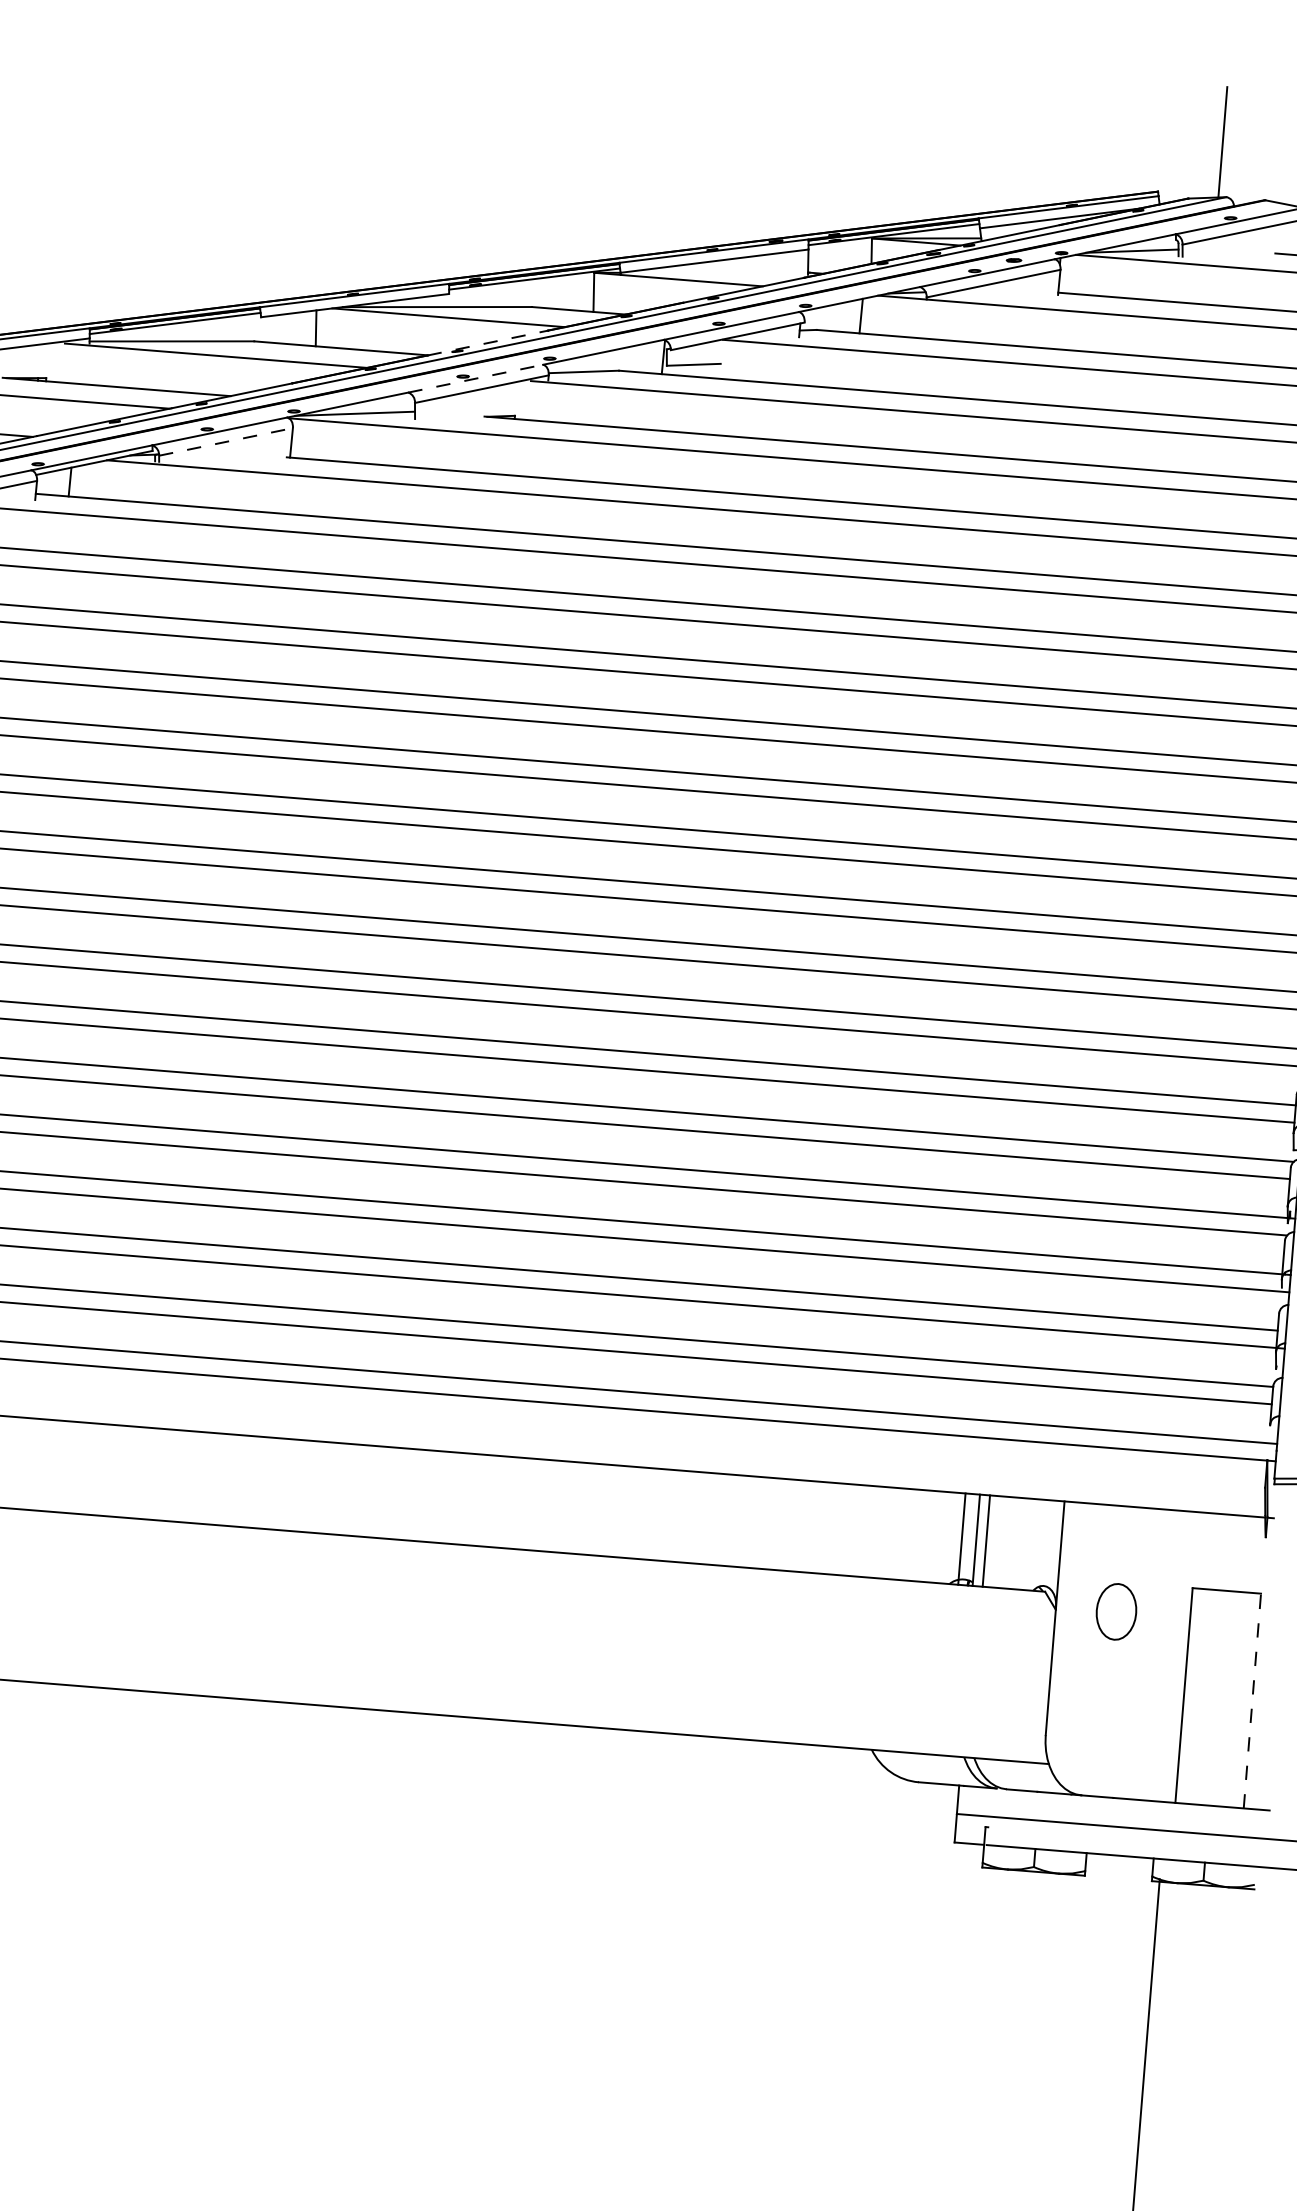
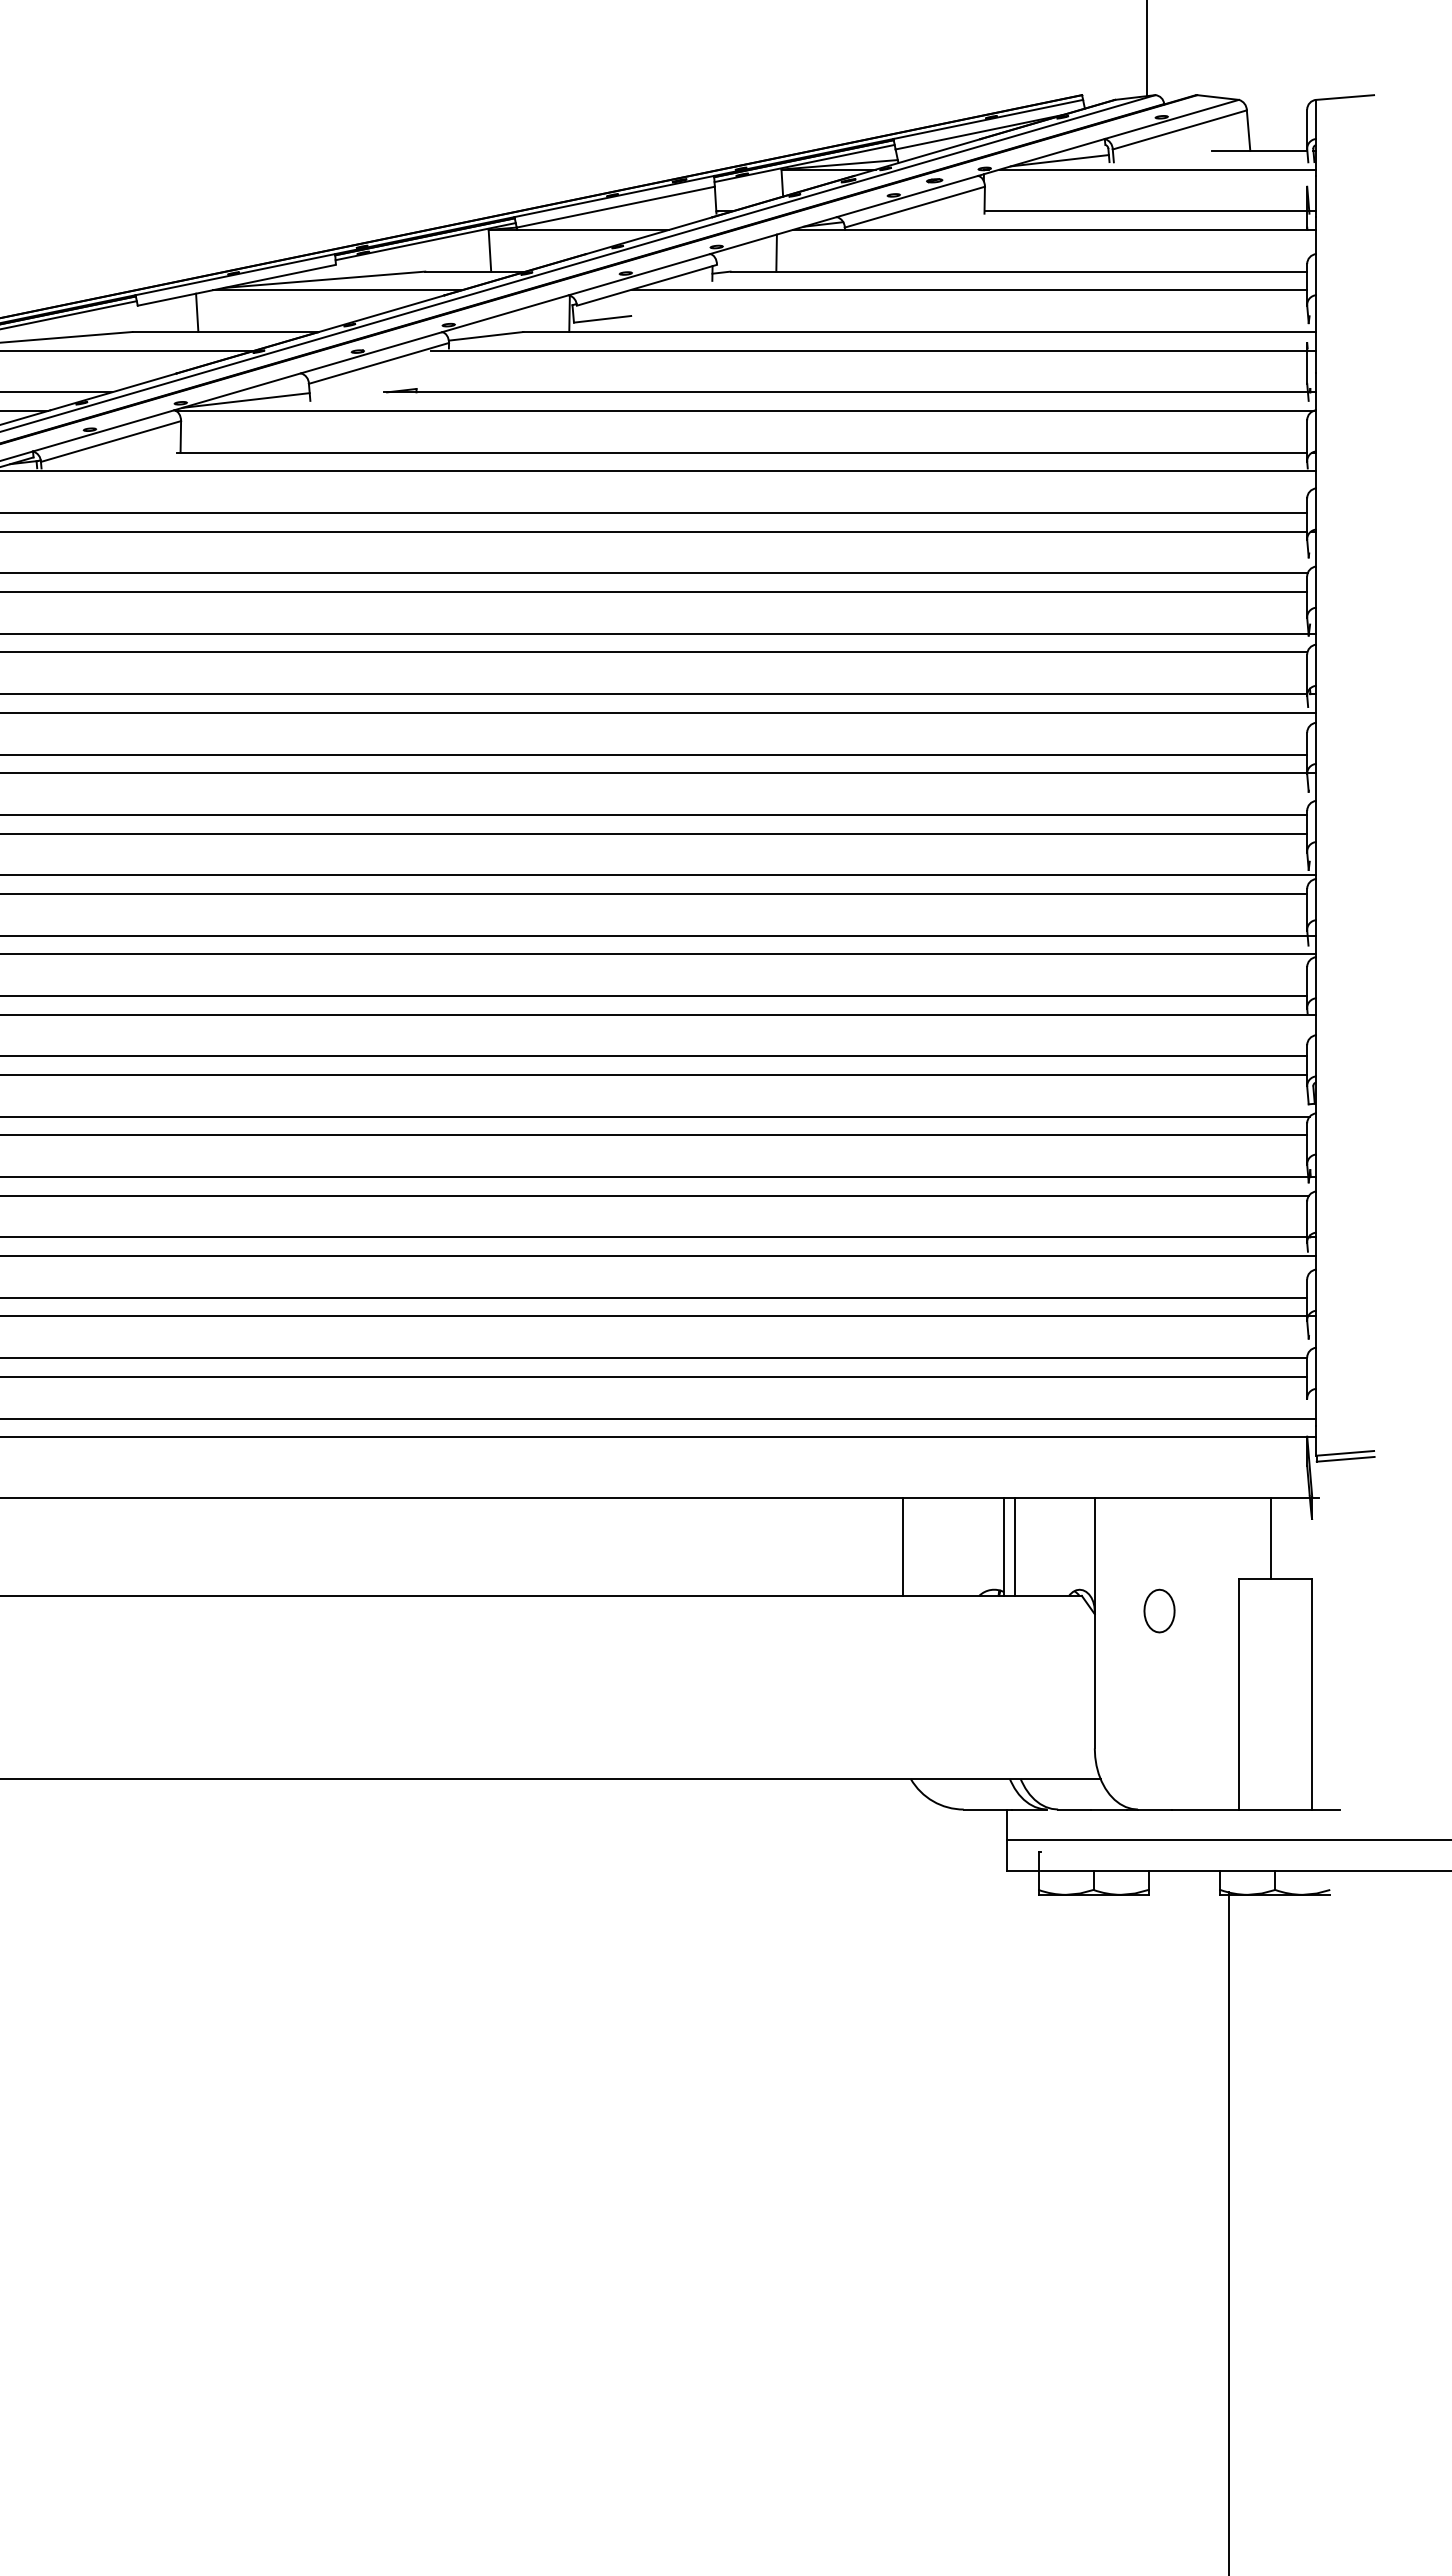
line: (488, 342) -> (382, 313), dashed -> solid
line: (476, 378) -> (372, 352), dashed -> solid
line: (226, 441) -> (111, 441), dashed -> solid
line: (961, 1538) -> (902, 1546), moved
line: (1225, 1552) -> (1270, 1538), added
part: (1116, 1611) -> (1159, 1610), size x0.71
line: (1252, 1700) -> (1311, 1693), dashed -> solid

